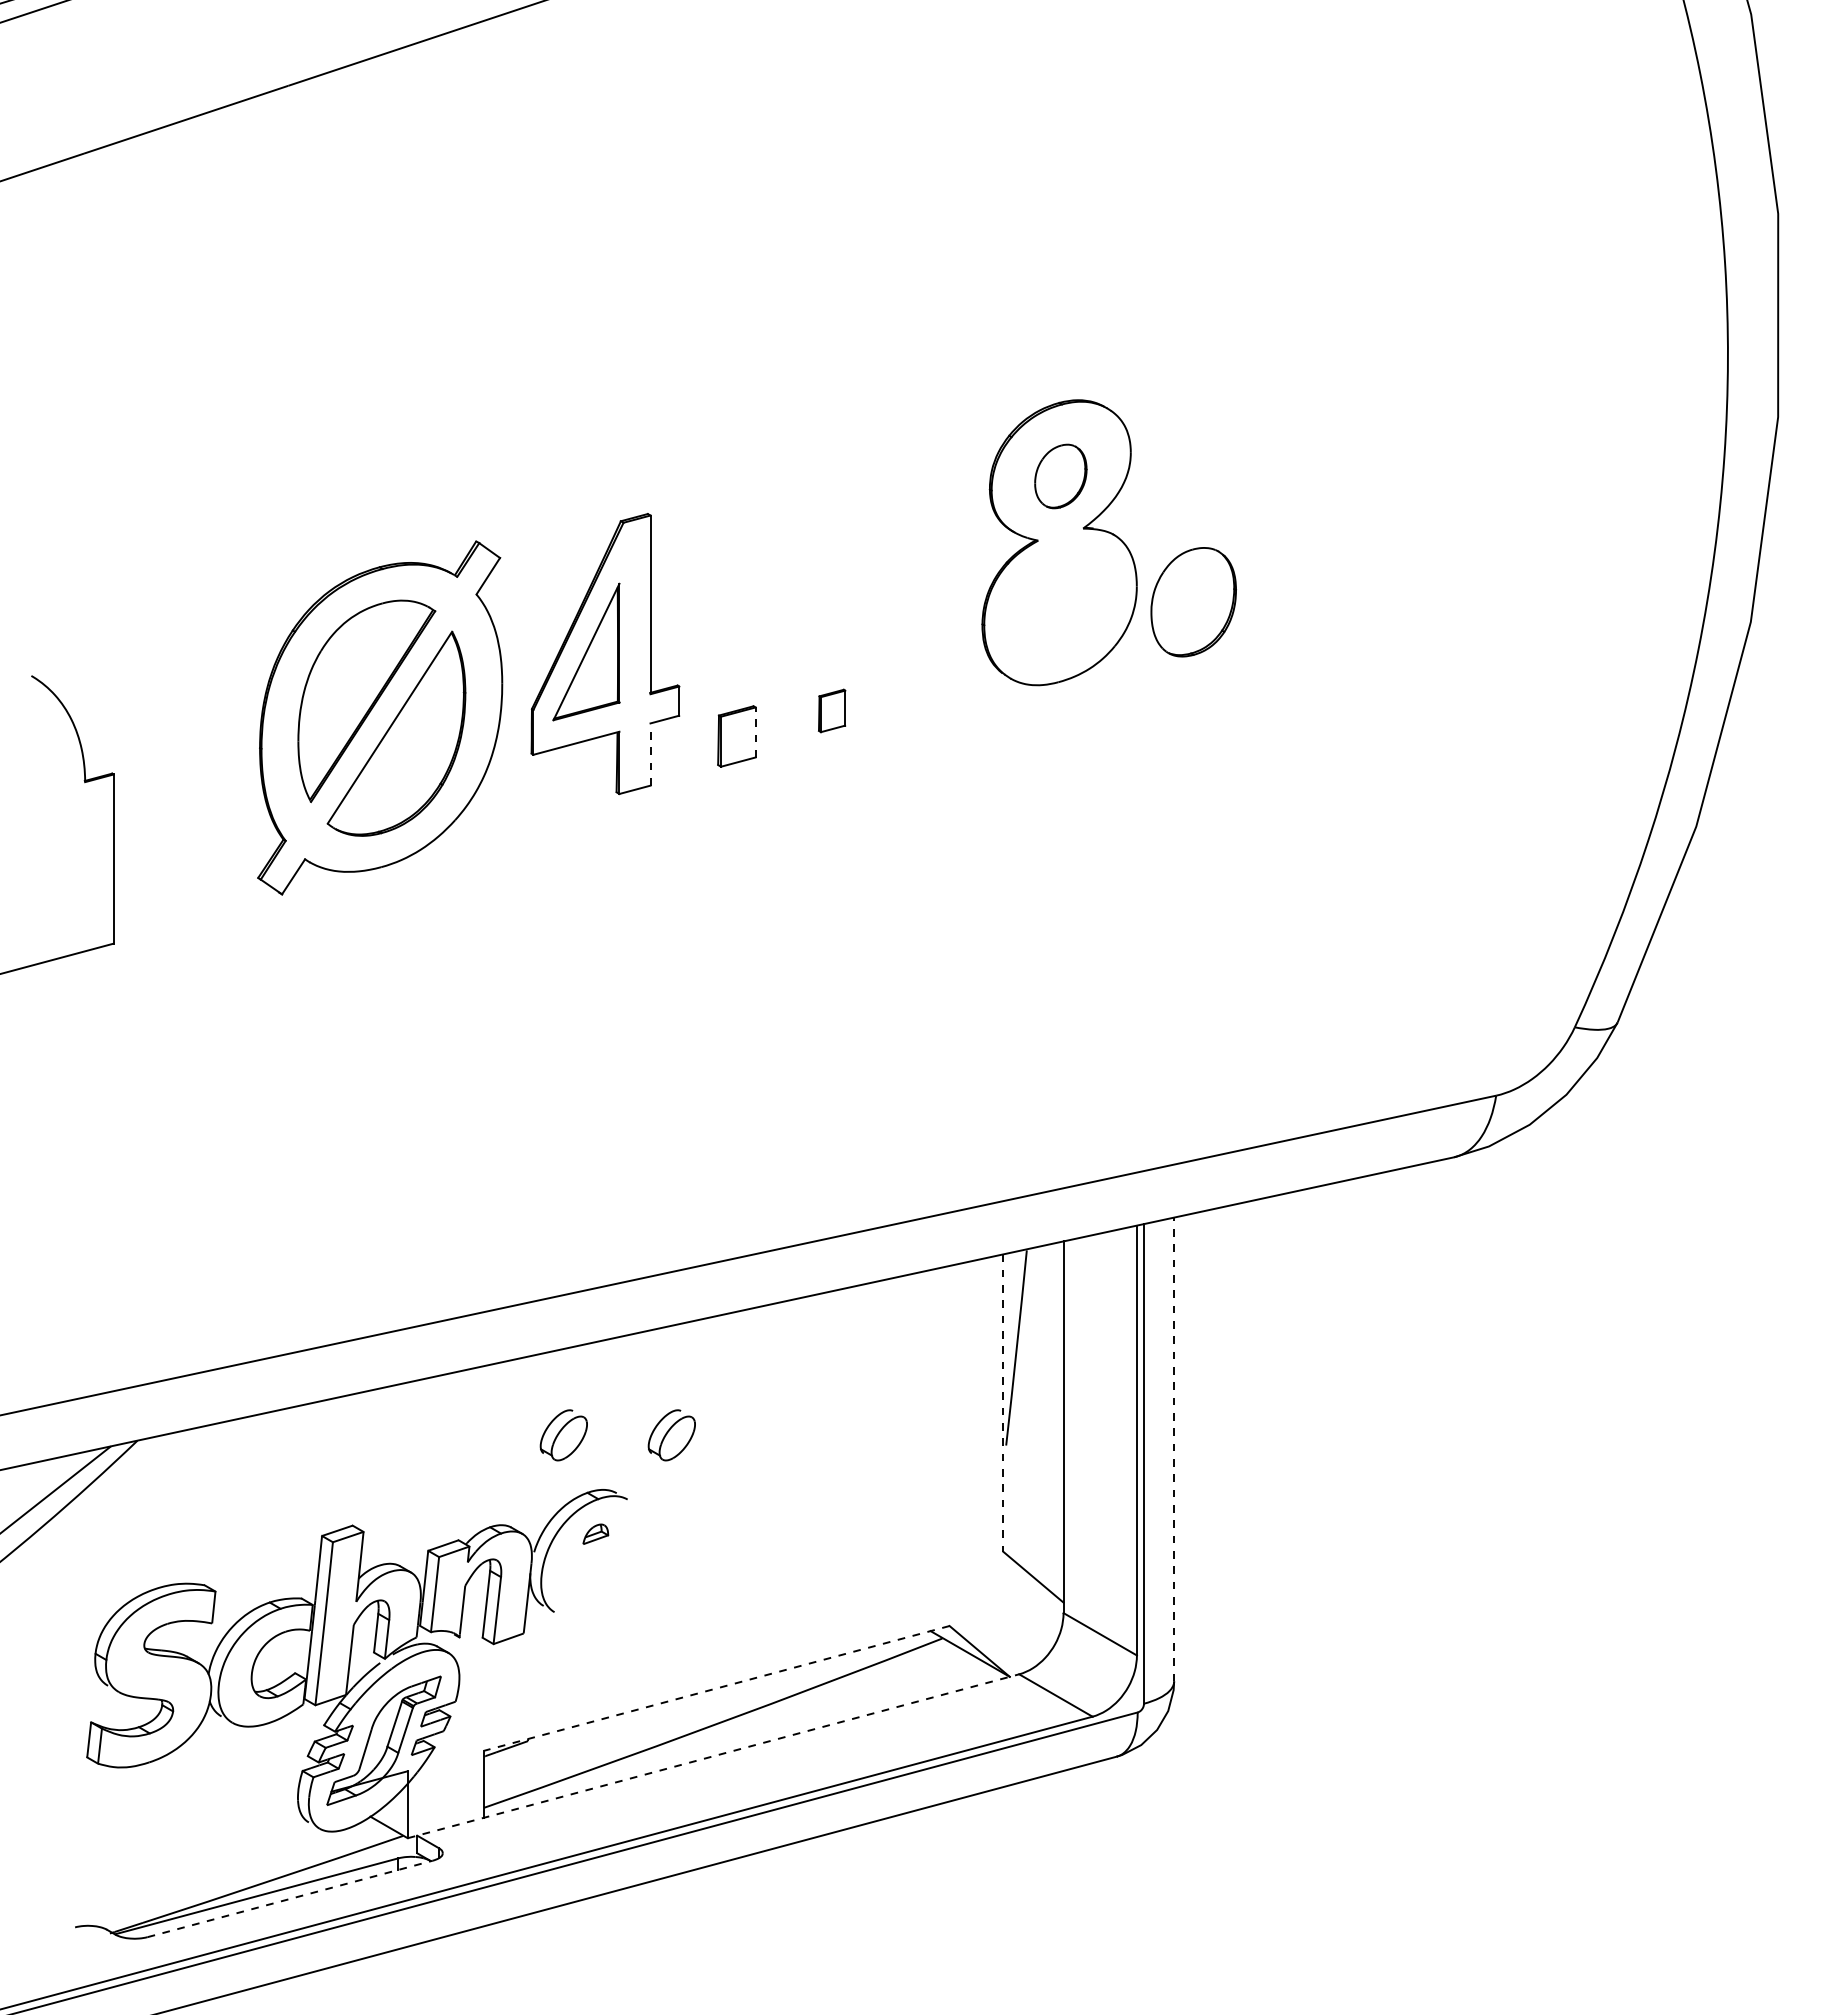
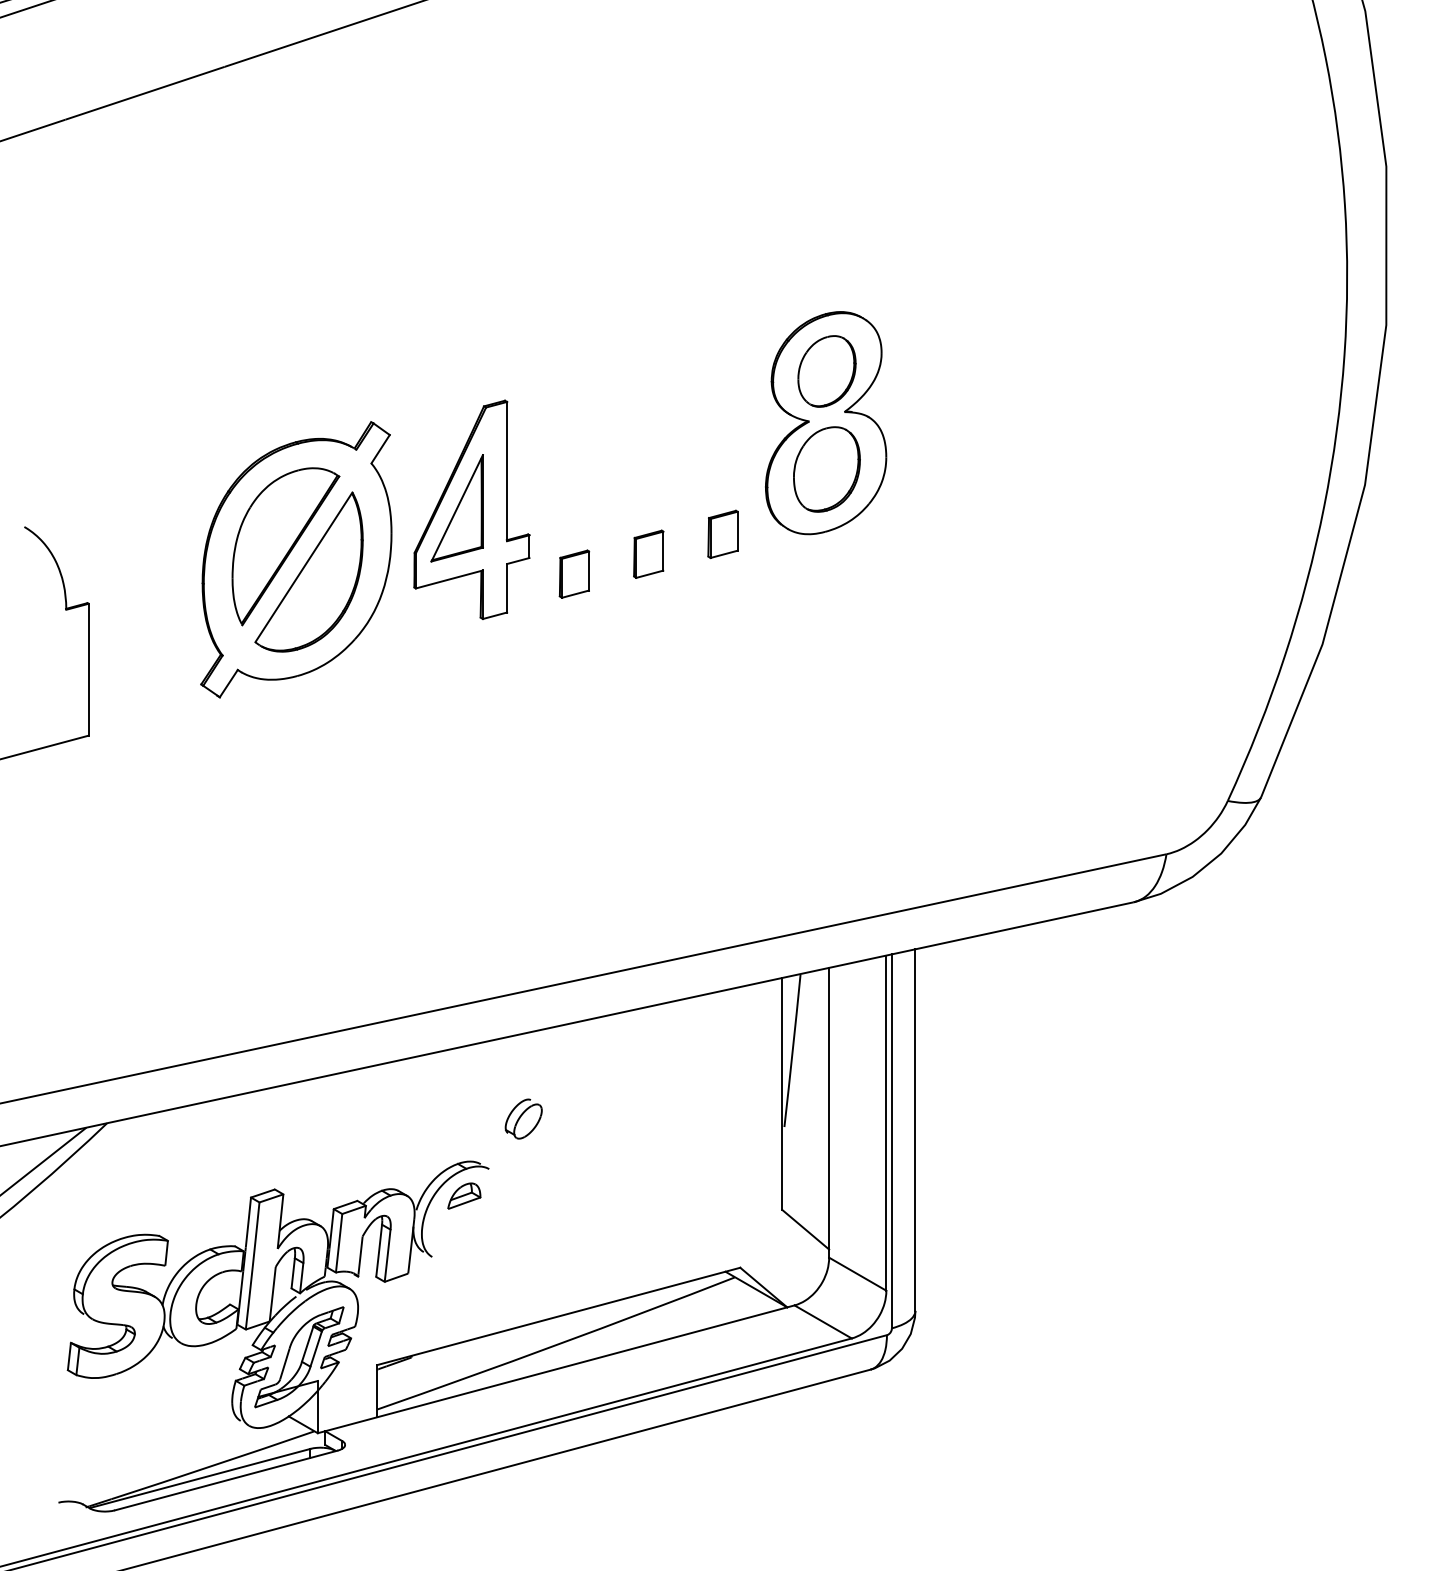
part: (1060, 476) -> (826, 371), size x1.43
part: (1193, 602) -> (826, 469), moved
part: (927, 685) -> (723, 534), added
part: (831, 710) -> (648, 553), size x1.43
line: (755, 732) -> (588, 571), dashed -> solid
line: (650, 754) -> (507, 588), dashed -> solid
line: (1003, 1403) -> (782, 1094), dashed -> solid
part: (563, 1435) -> (439, 1119), removed
line: (1174, 1449) -> (915, 1130), dashed -> solid
part: (595, 1534) -> (464, 1196), size x1.67
line: (716, 1688) -> (558, 1316), dashed -> solid
line: (713, 1756) -> (556, 1369), dashed -> solid
line: (290, 1898) -> (226, 1480), dashed -> solid

